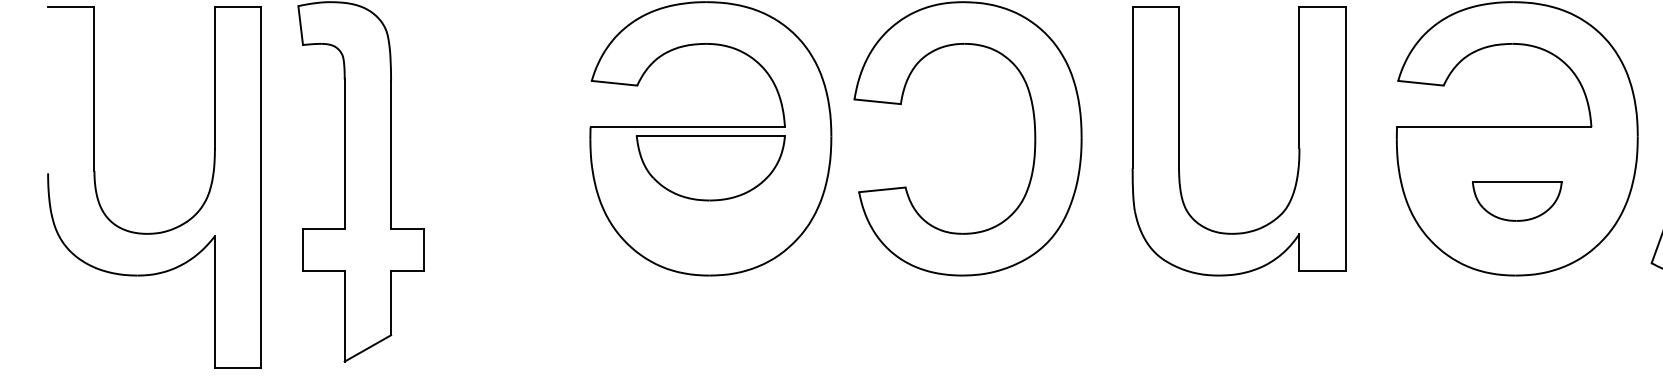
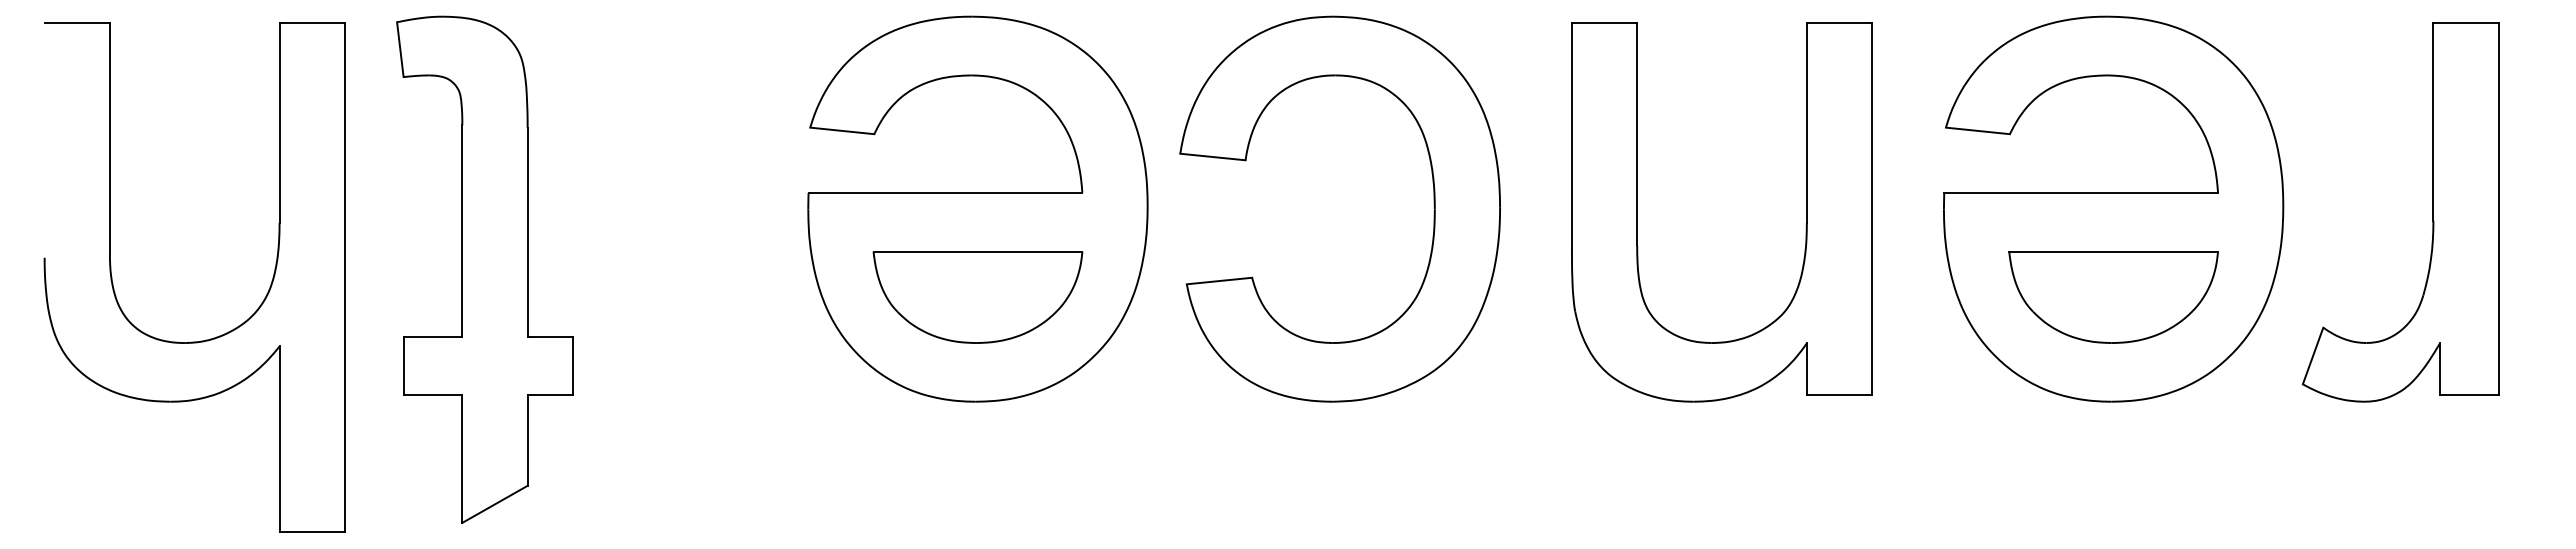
part: (710, 168) -> (977, 297), moved
part: (1517, 201) -> (2113, 297), size x1.67

